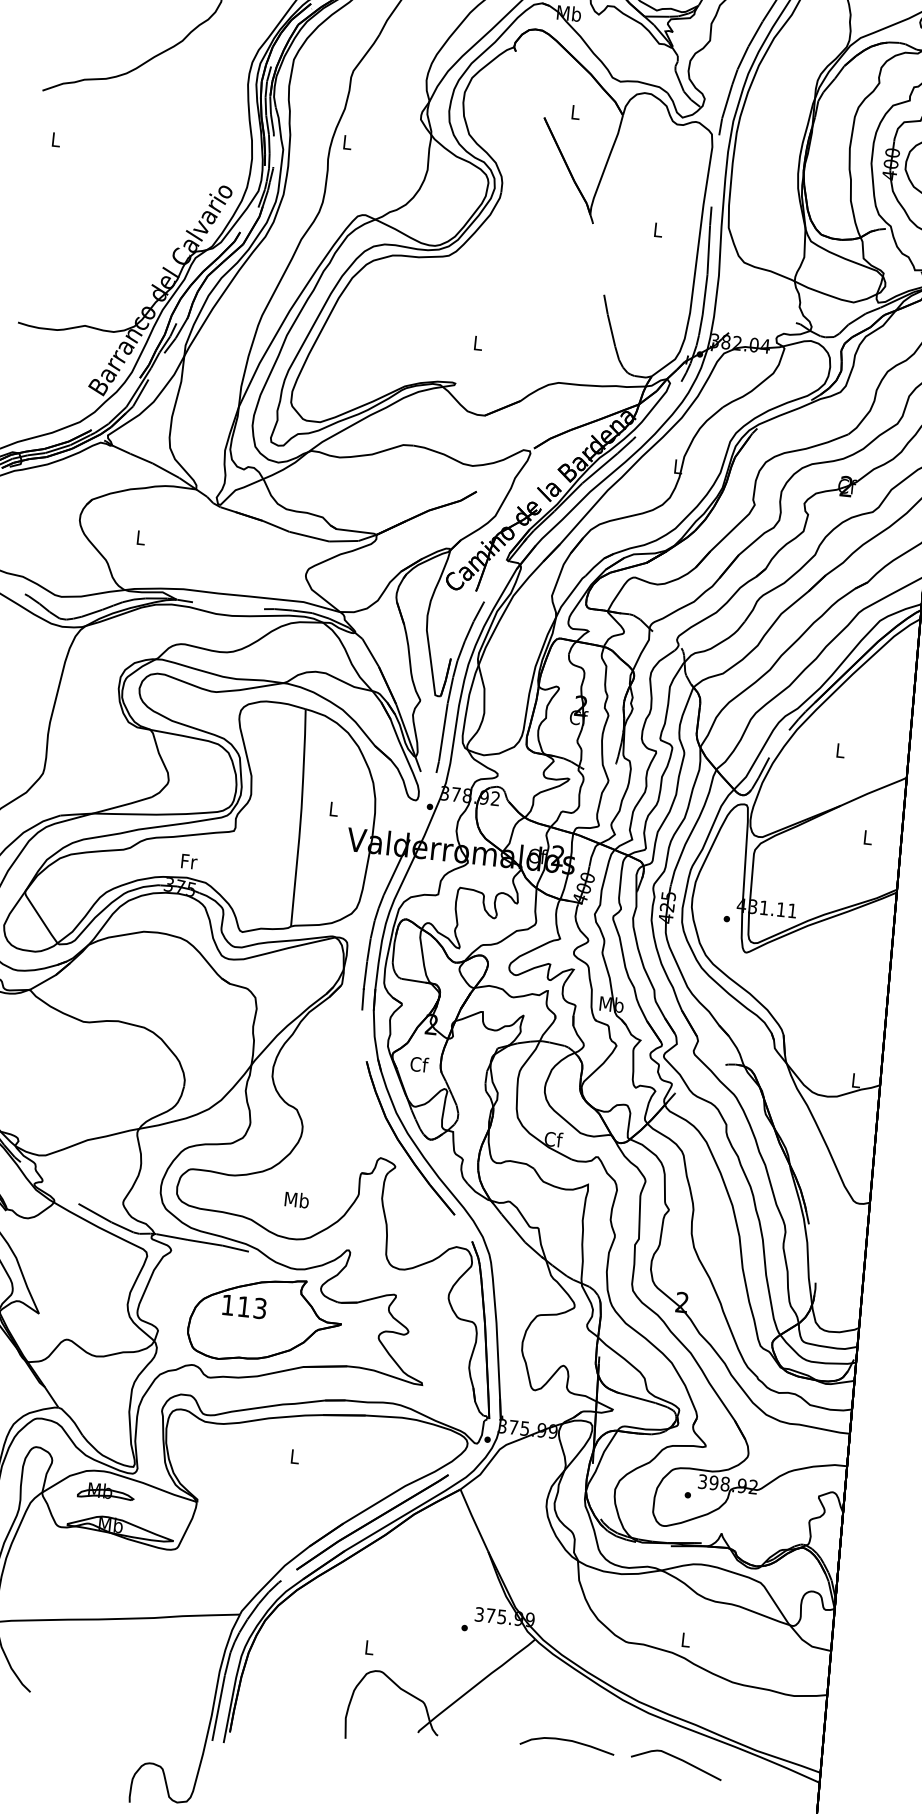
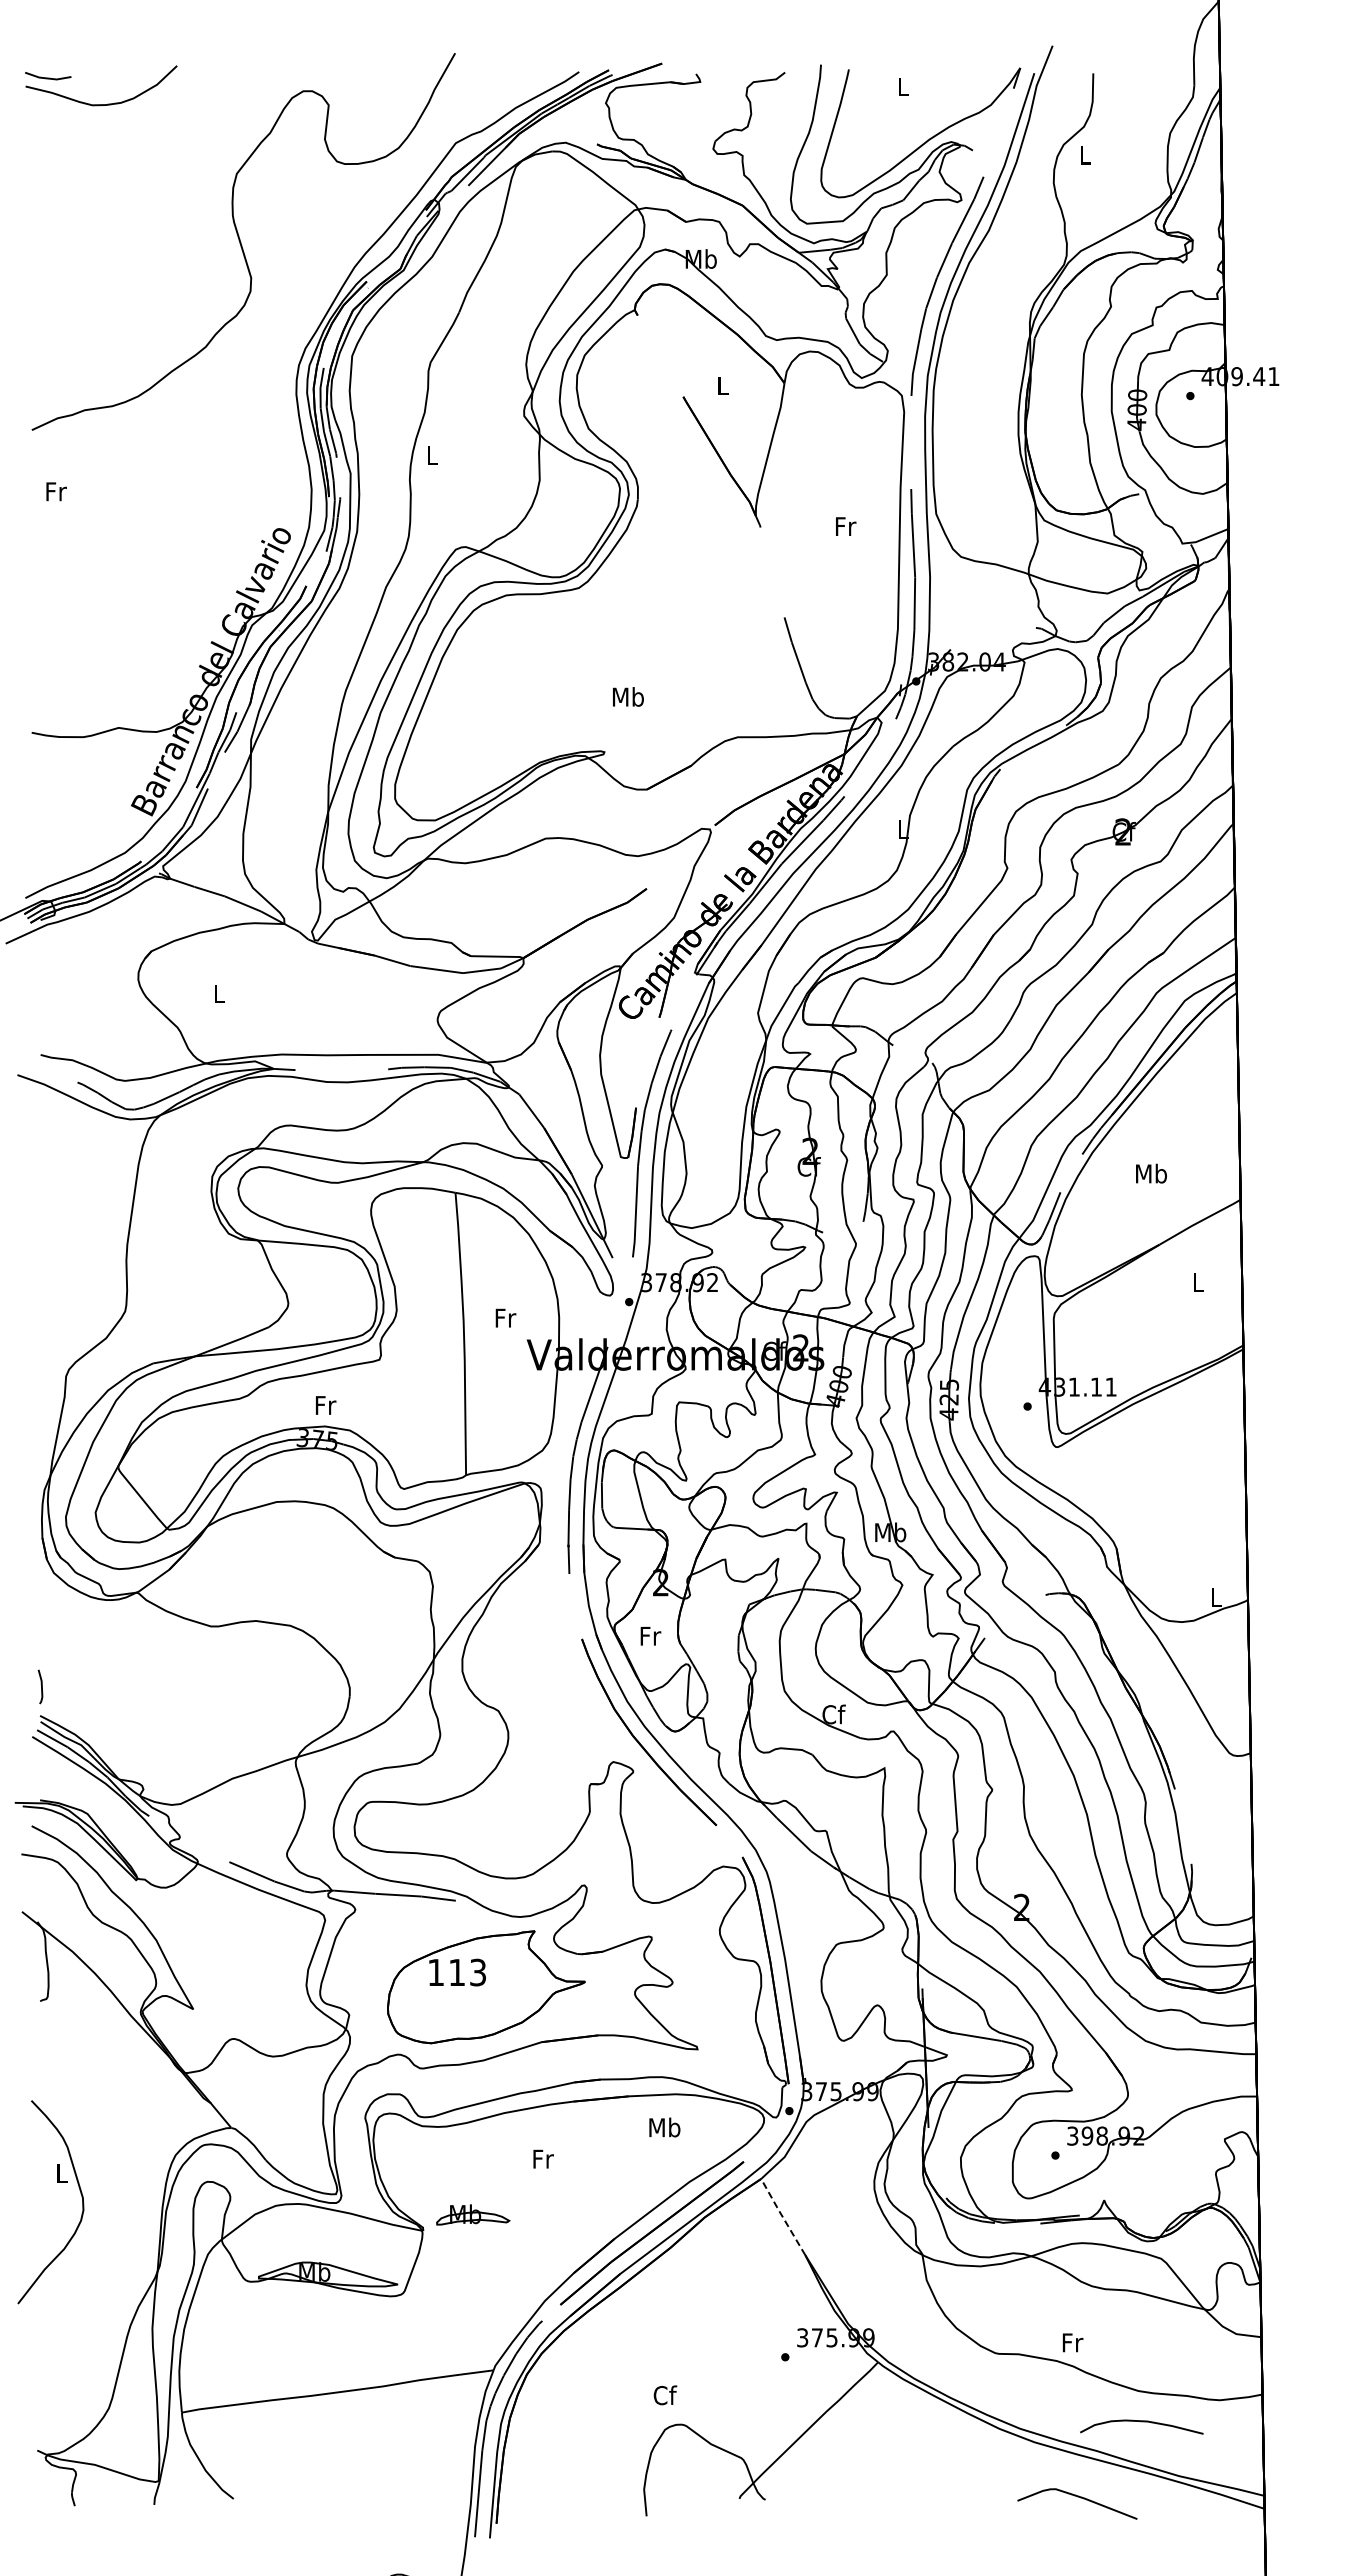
text: (56, 139) -> (56, 491), L -> Fr
text: (658, 230) -> (846, 526), L -> Fr
text: (478, 342) -> (628, 696), L -> Mb
text: (840, 750) -> (1151, 1173), L -> Mb
text: (333, 808) -> (505, 1317), L -> Fr
text: (419, 1064) -> (650, 1635), Cf -> Fr
text: (296, 1199) -> (664, 2127), moved
text: (295, 1456) -> (543, 2158), L -> Fr
part: (106, 1491) -> (473, 2214), moved
line: (473, 1519) -> (782, 2216), solid -> dashed
text: (685, 1639) -> (1072, 2342), L -> Fr
text: (369, 1647) -> (665, 2395), L -> Cf
curve: (567, 1741) -> (1141, 2422), moved

